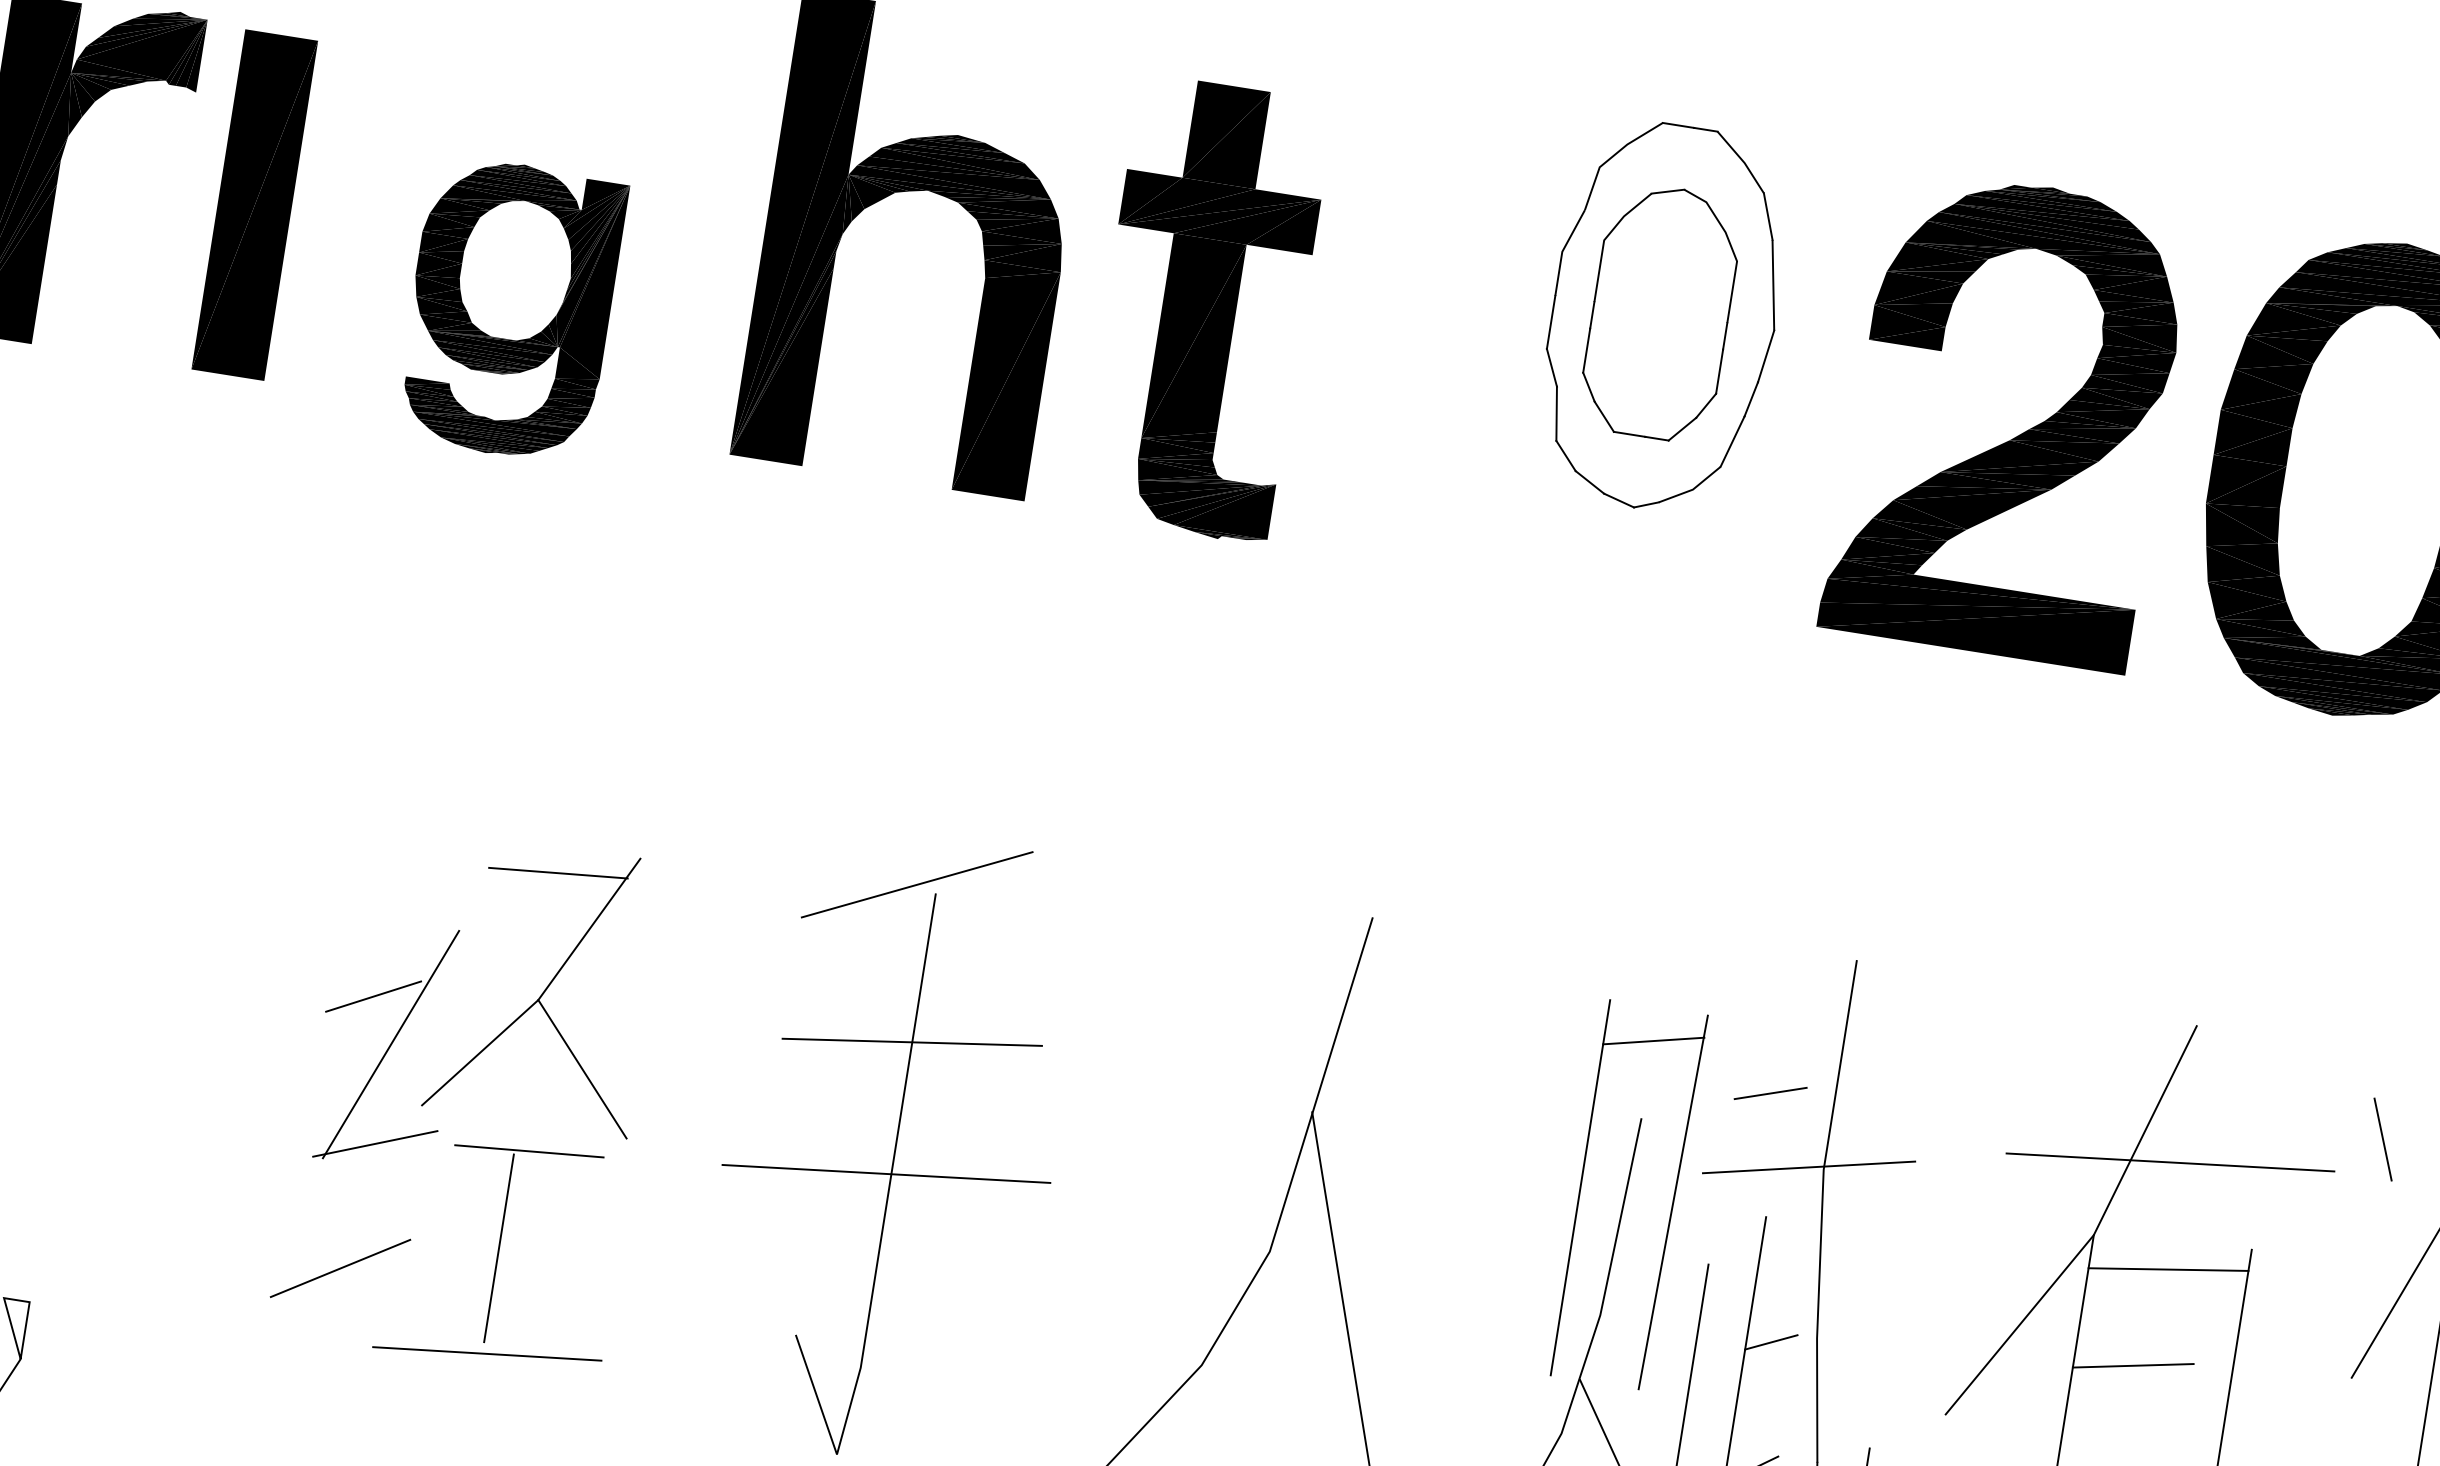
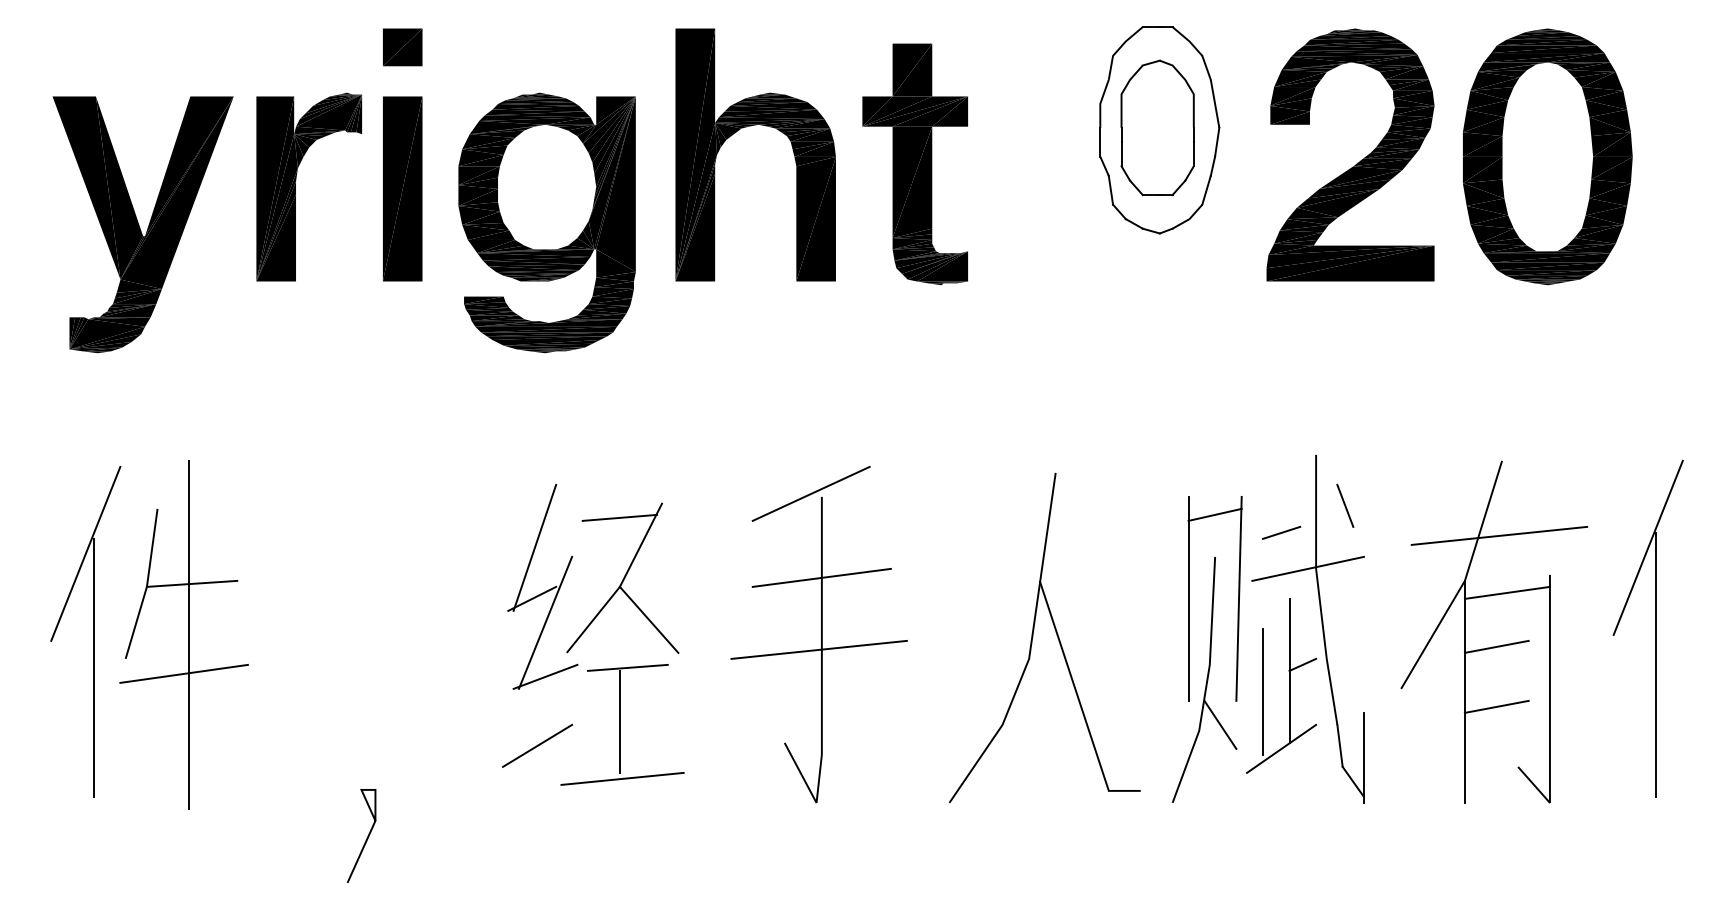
part: (509, 308) -> (546, 222), size x1.67
line: (392, 902) -> (534, 547), added
line: (2383, 1138) -> (1345, 505), moved

